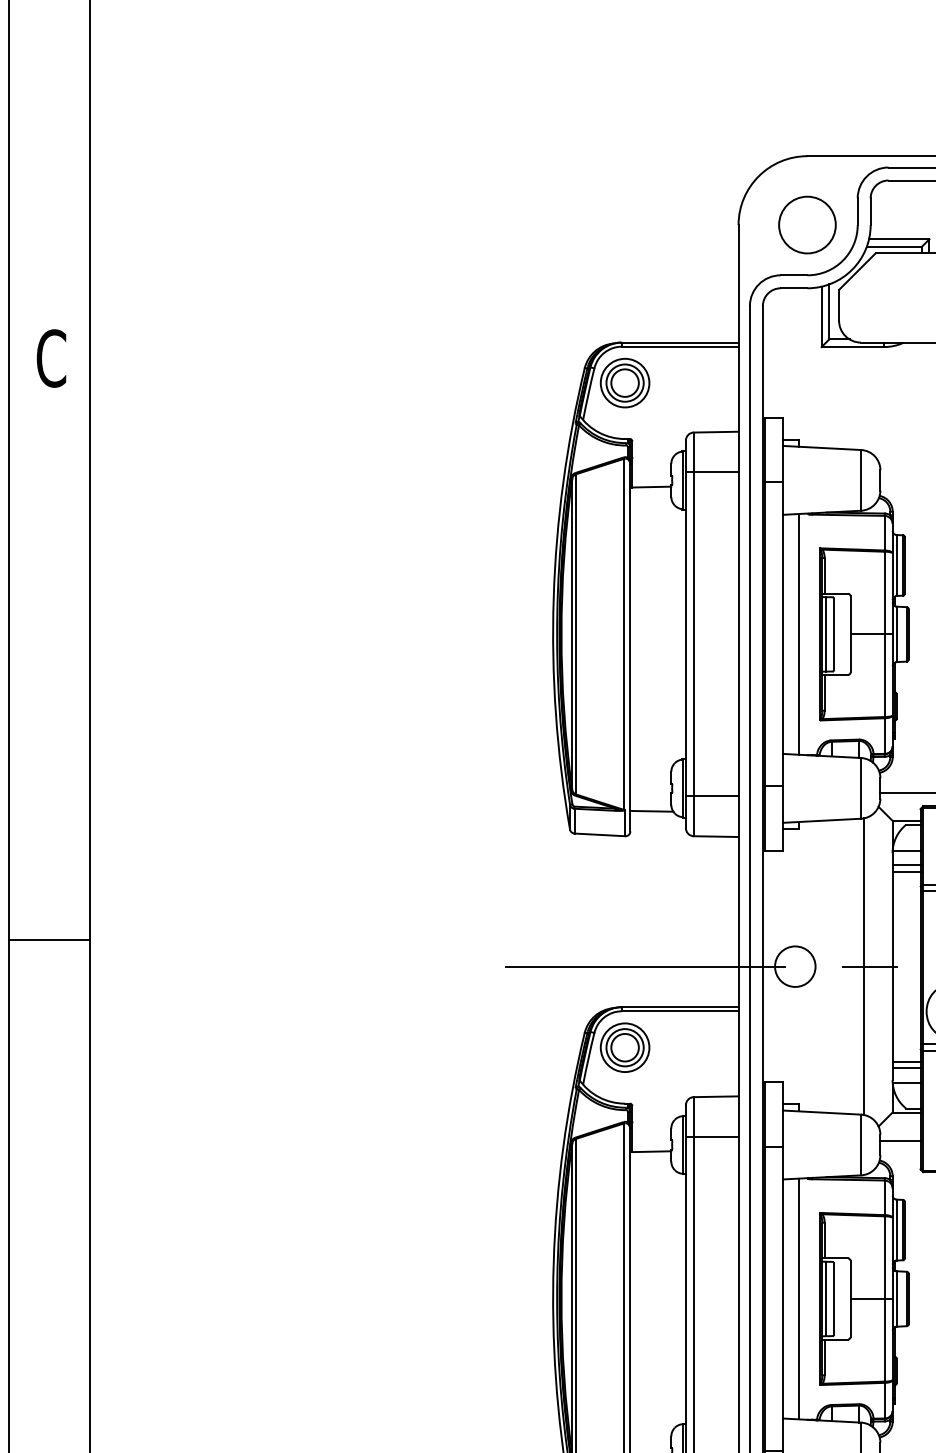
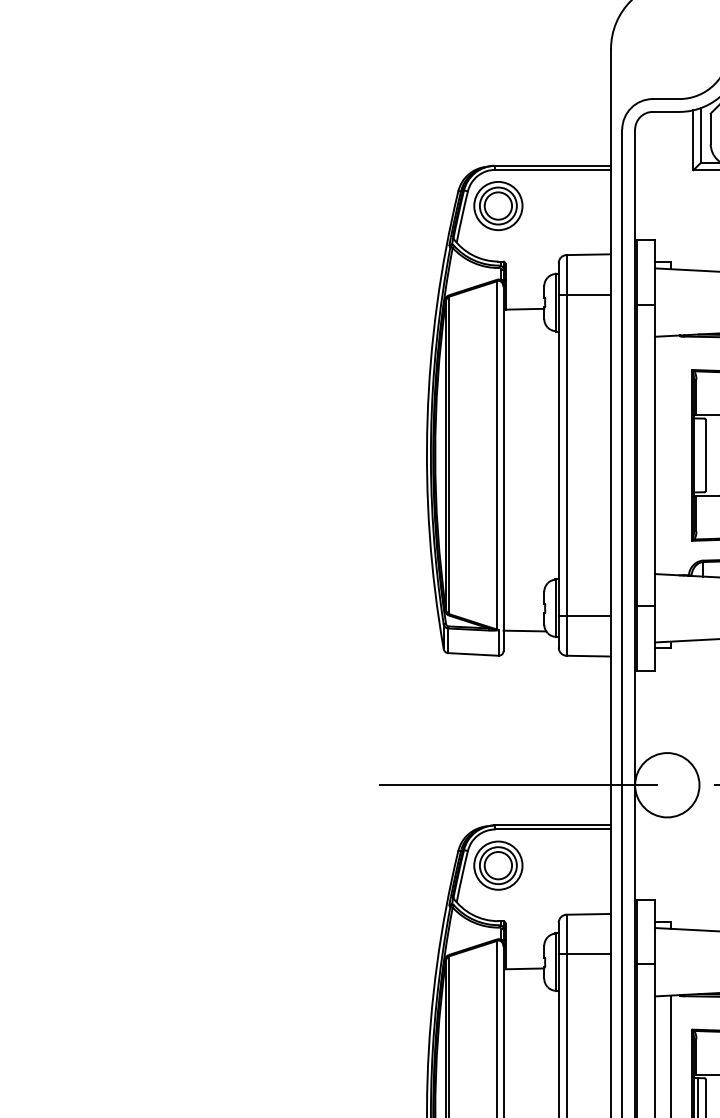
circle: (807, 224) -> (679, 48), removed
line: (799, 633) -> (671, 454), removed
line: (826, 634) -> (698, 455), removed
circle: (795, 966) -> (667, 785), size x1.6

